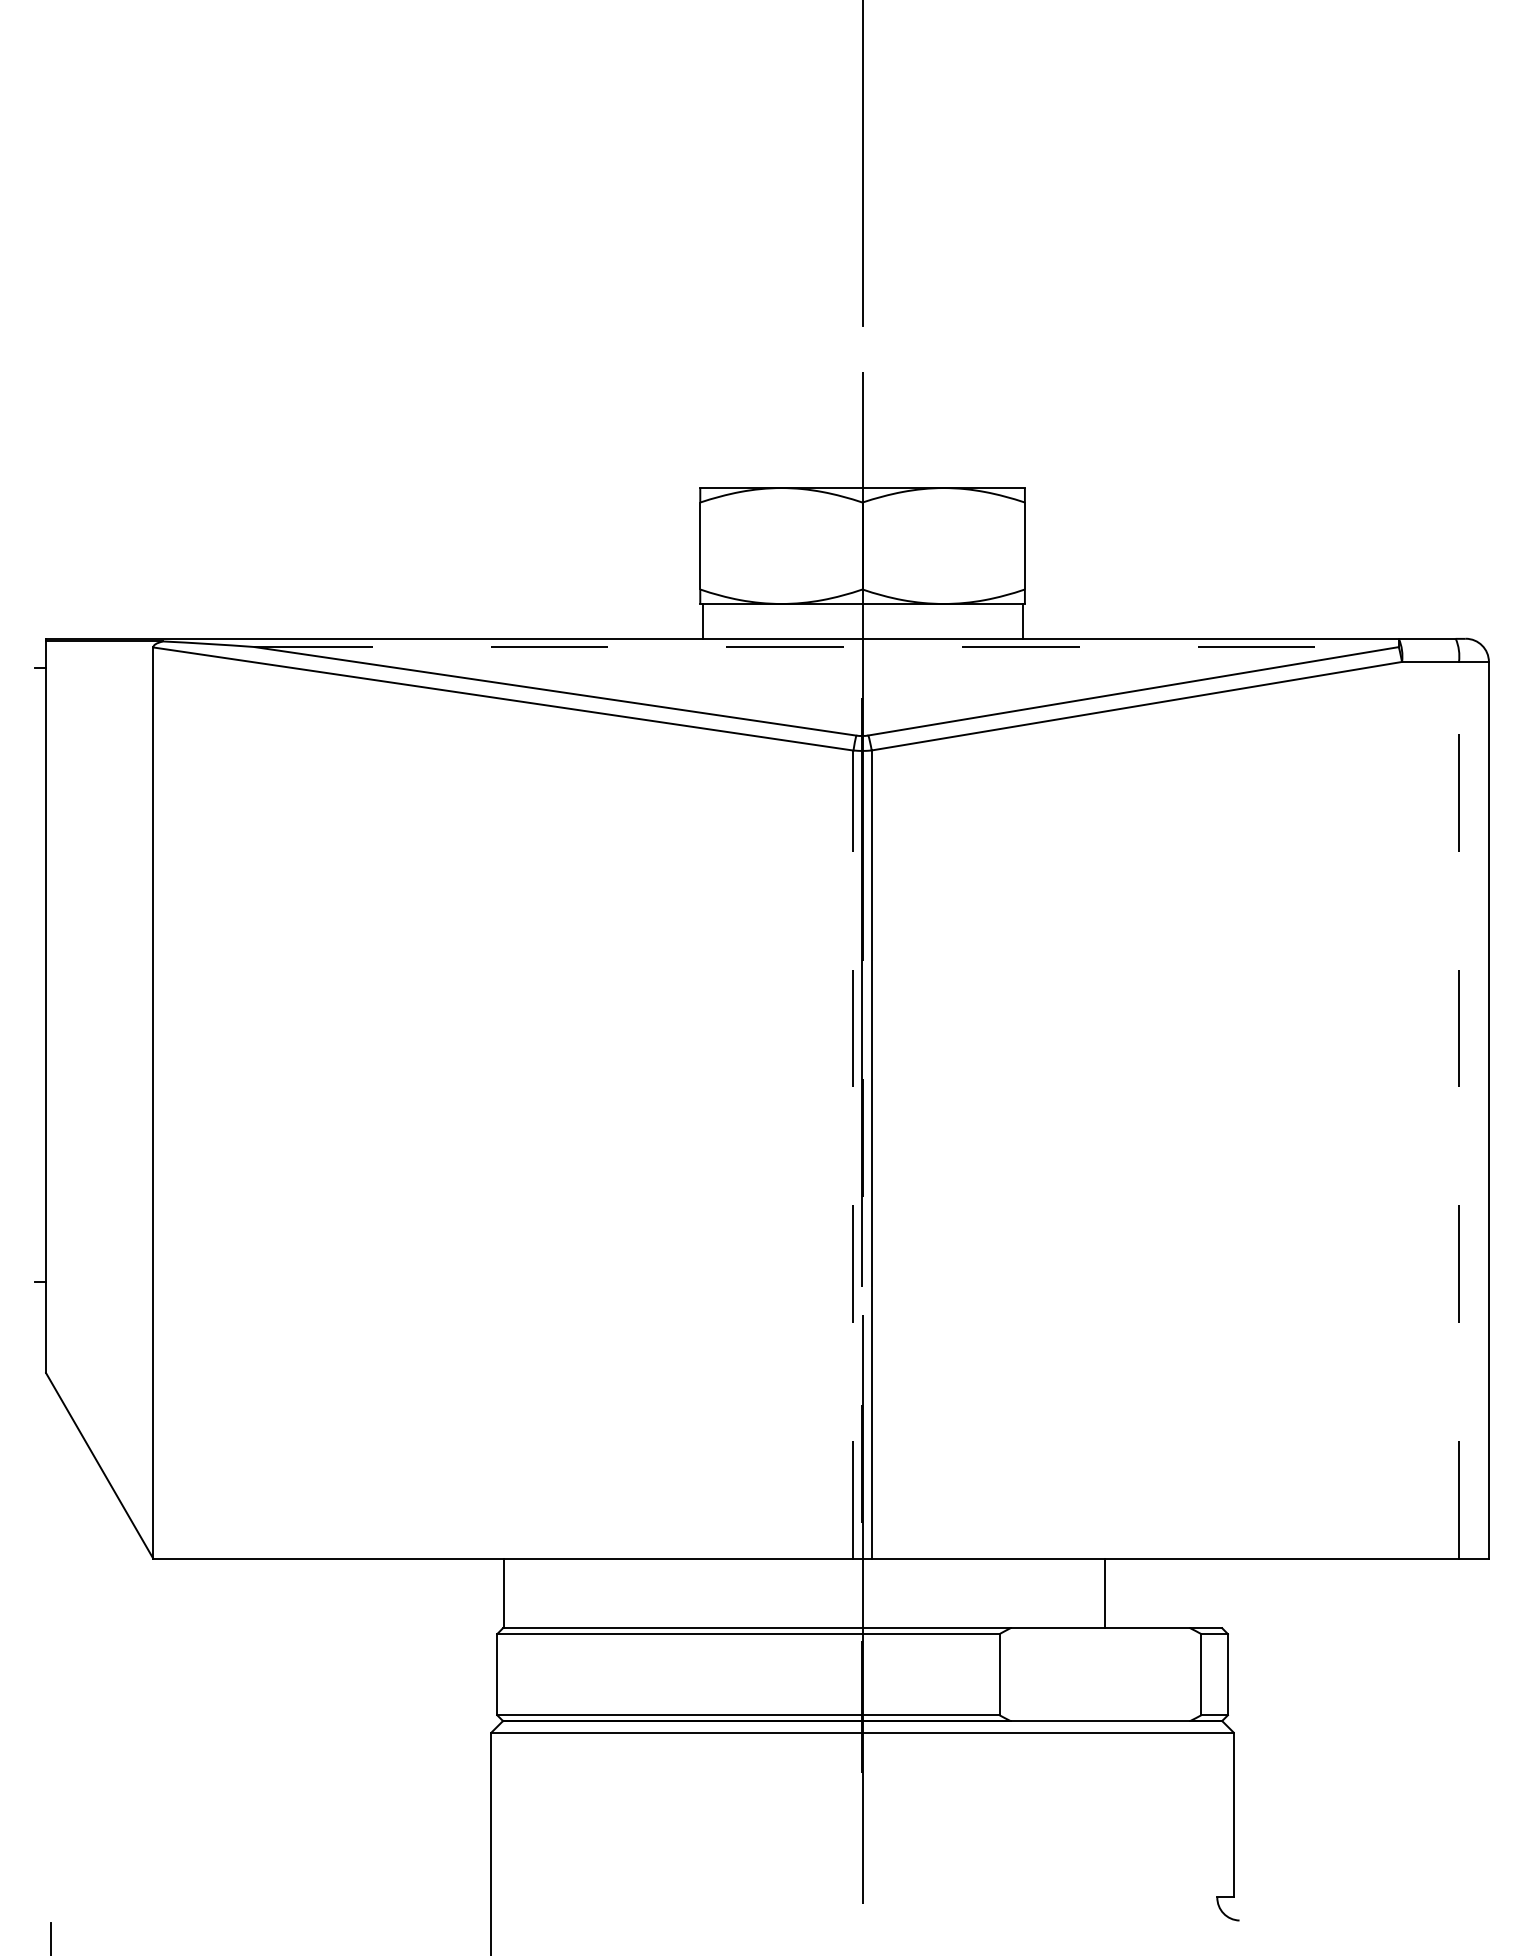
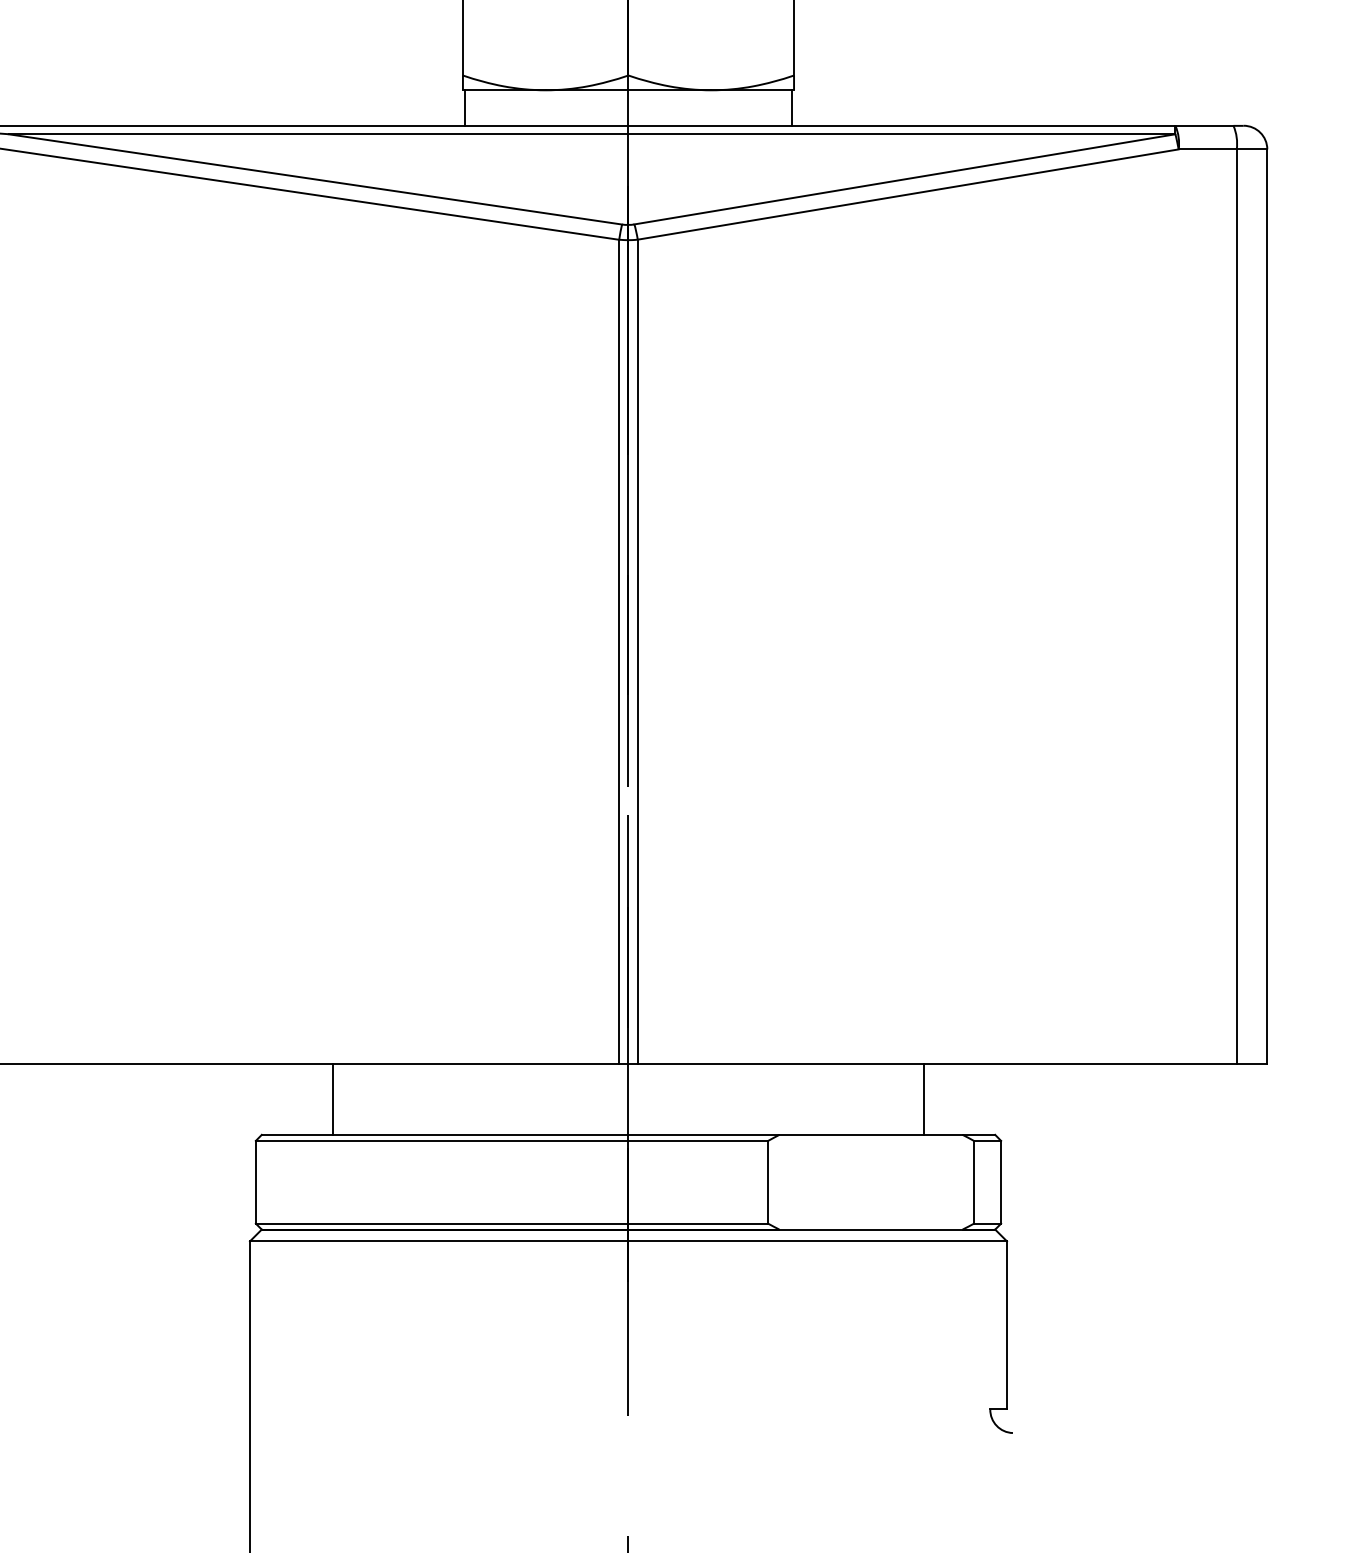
line: (826, 647) -> (591, 134), dashed -> solid
line: (1458, 1109) -> (1236, 605), dashed -> solid
line: (853, 1154) -> (619, 651), dashed -> solid
line: (503, 1593) -> (332, 1099), moved
line: (1104, 1593) -> (924, 1099), moved

